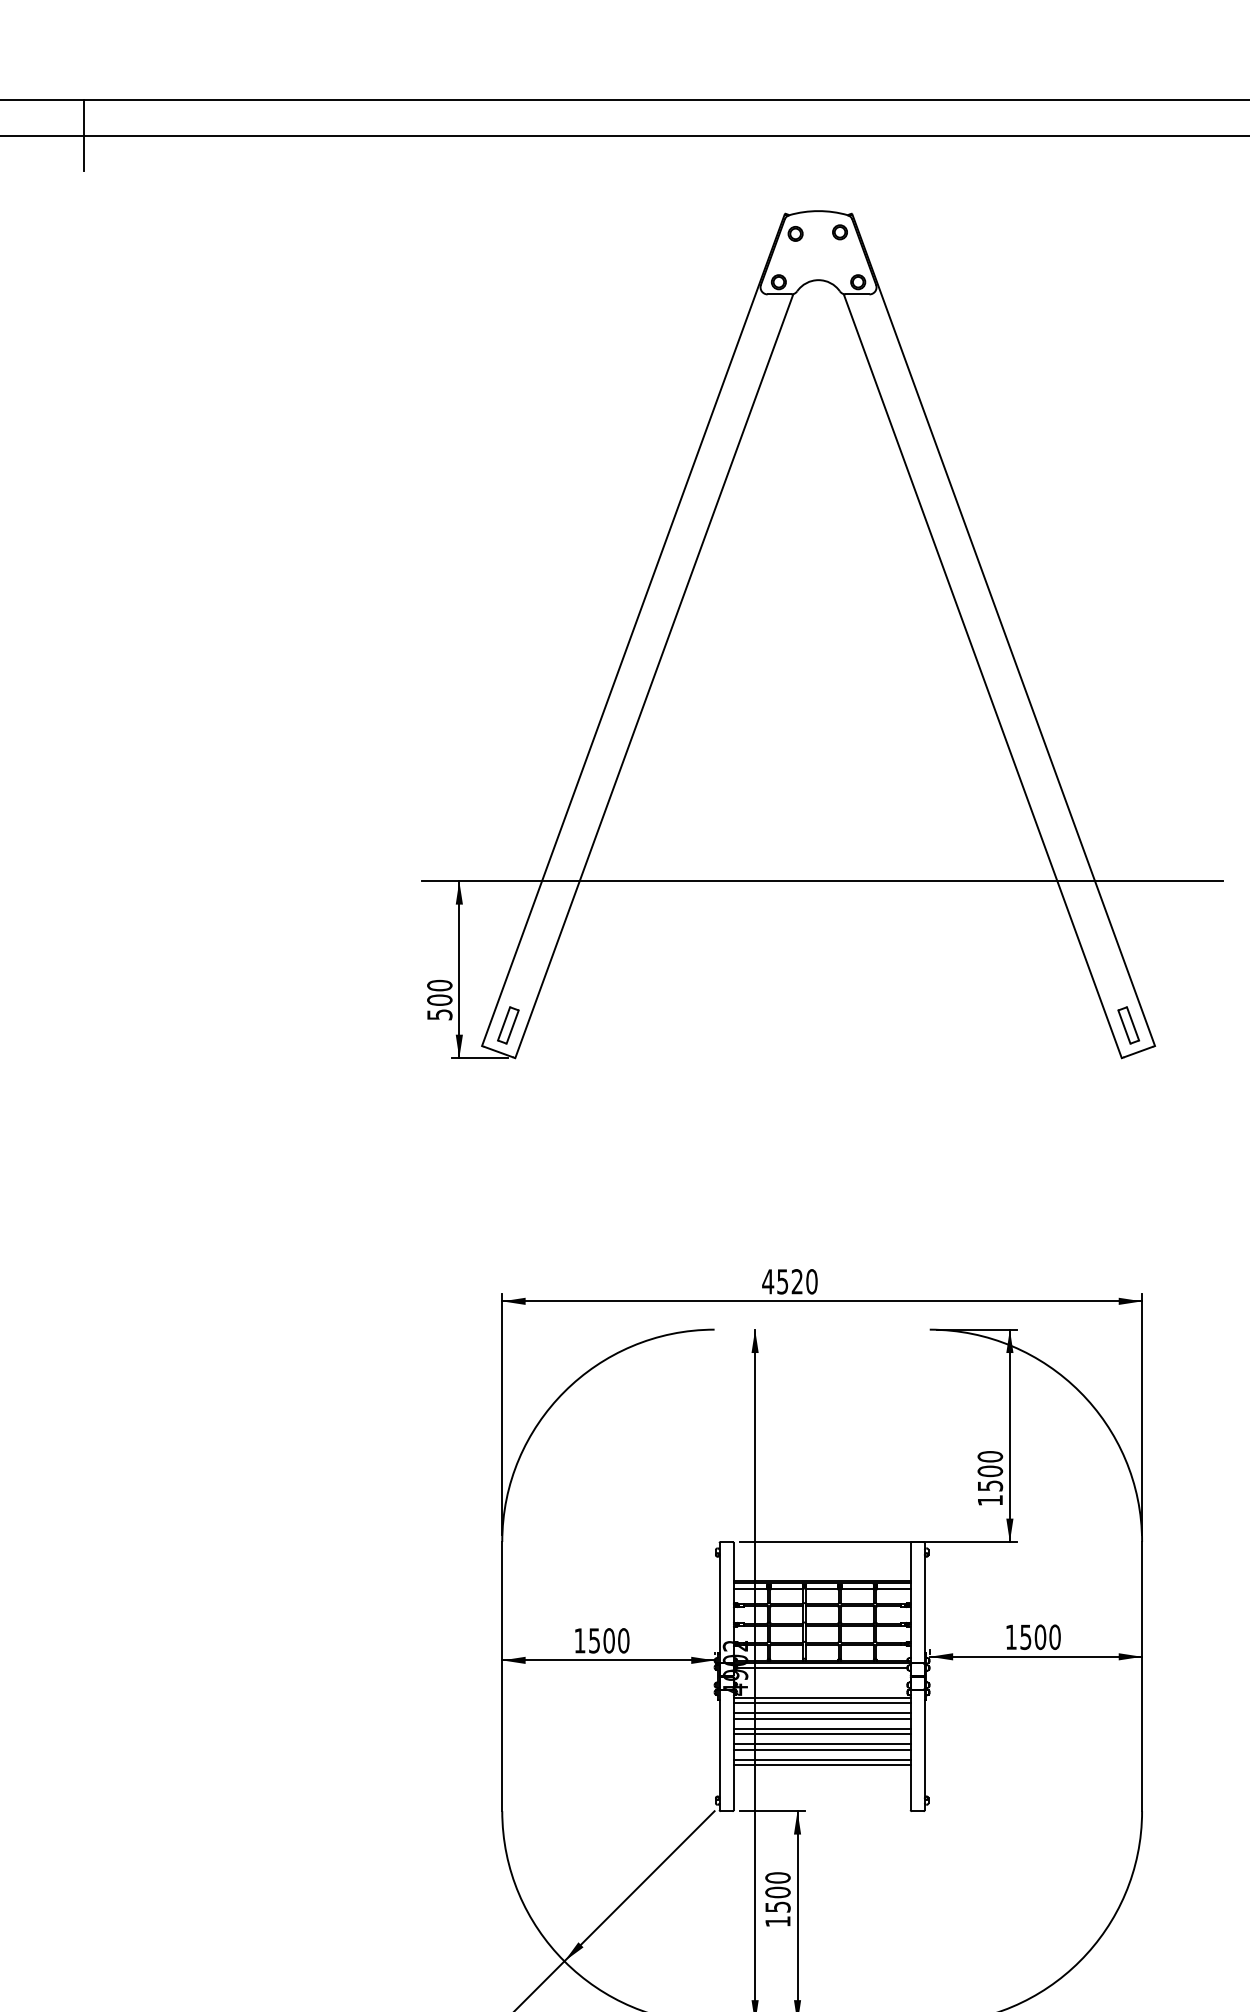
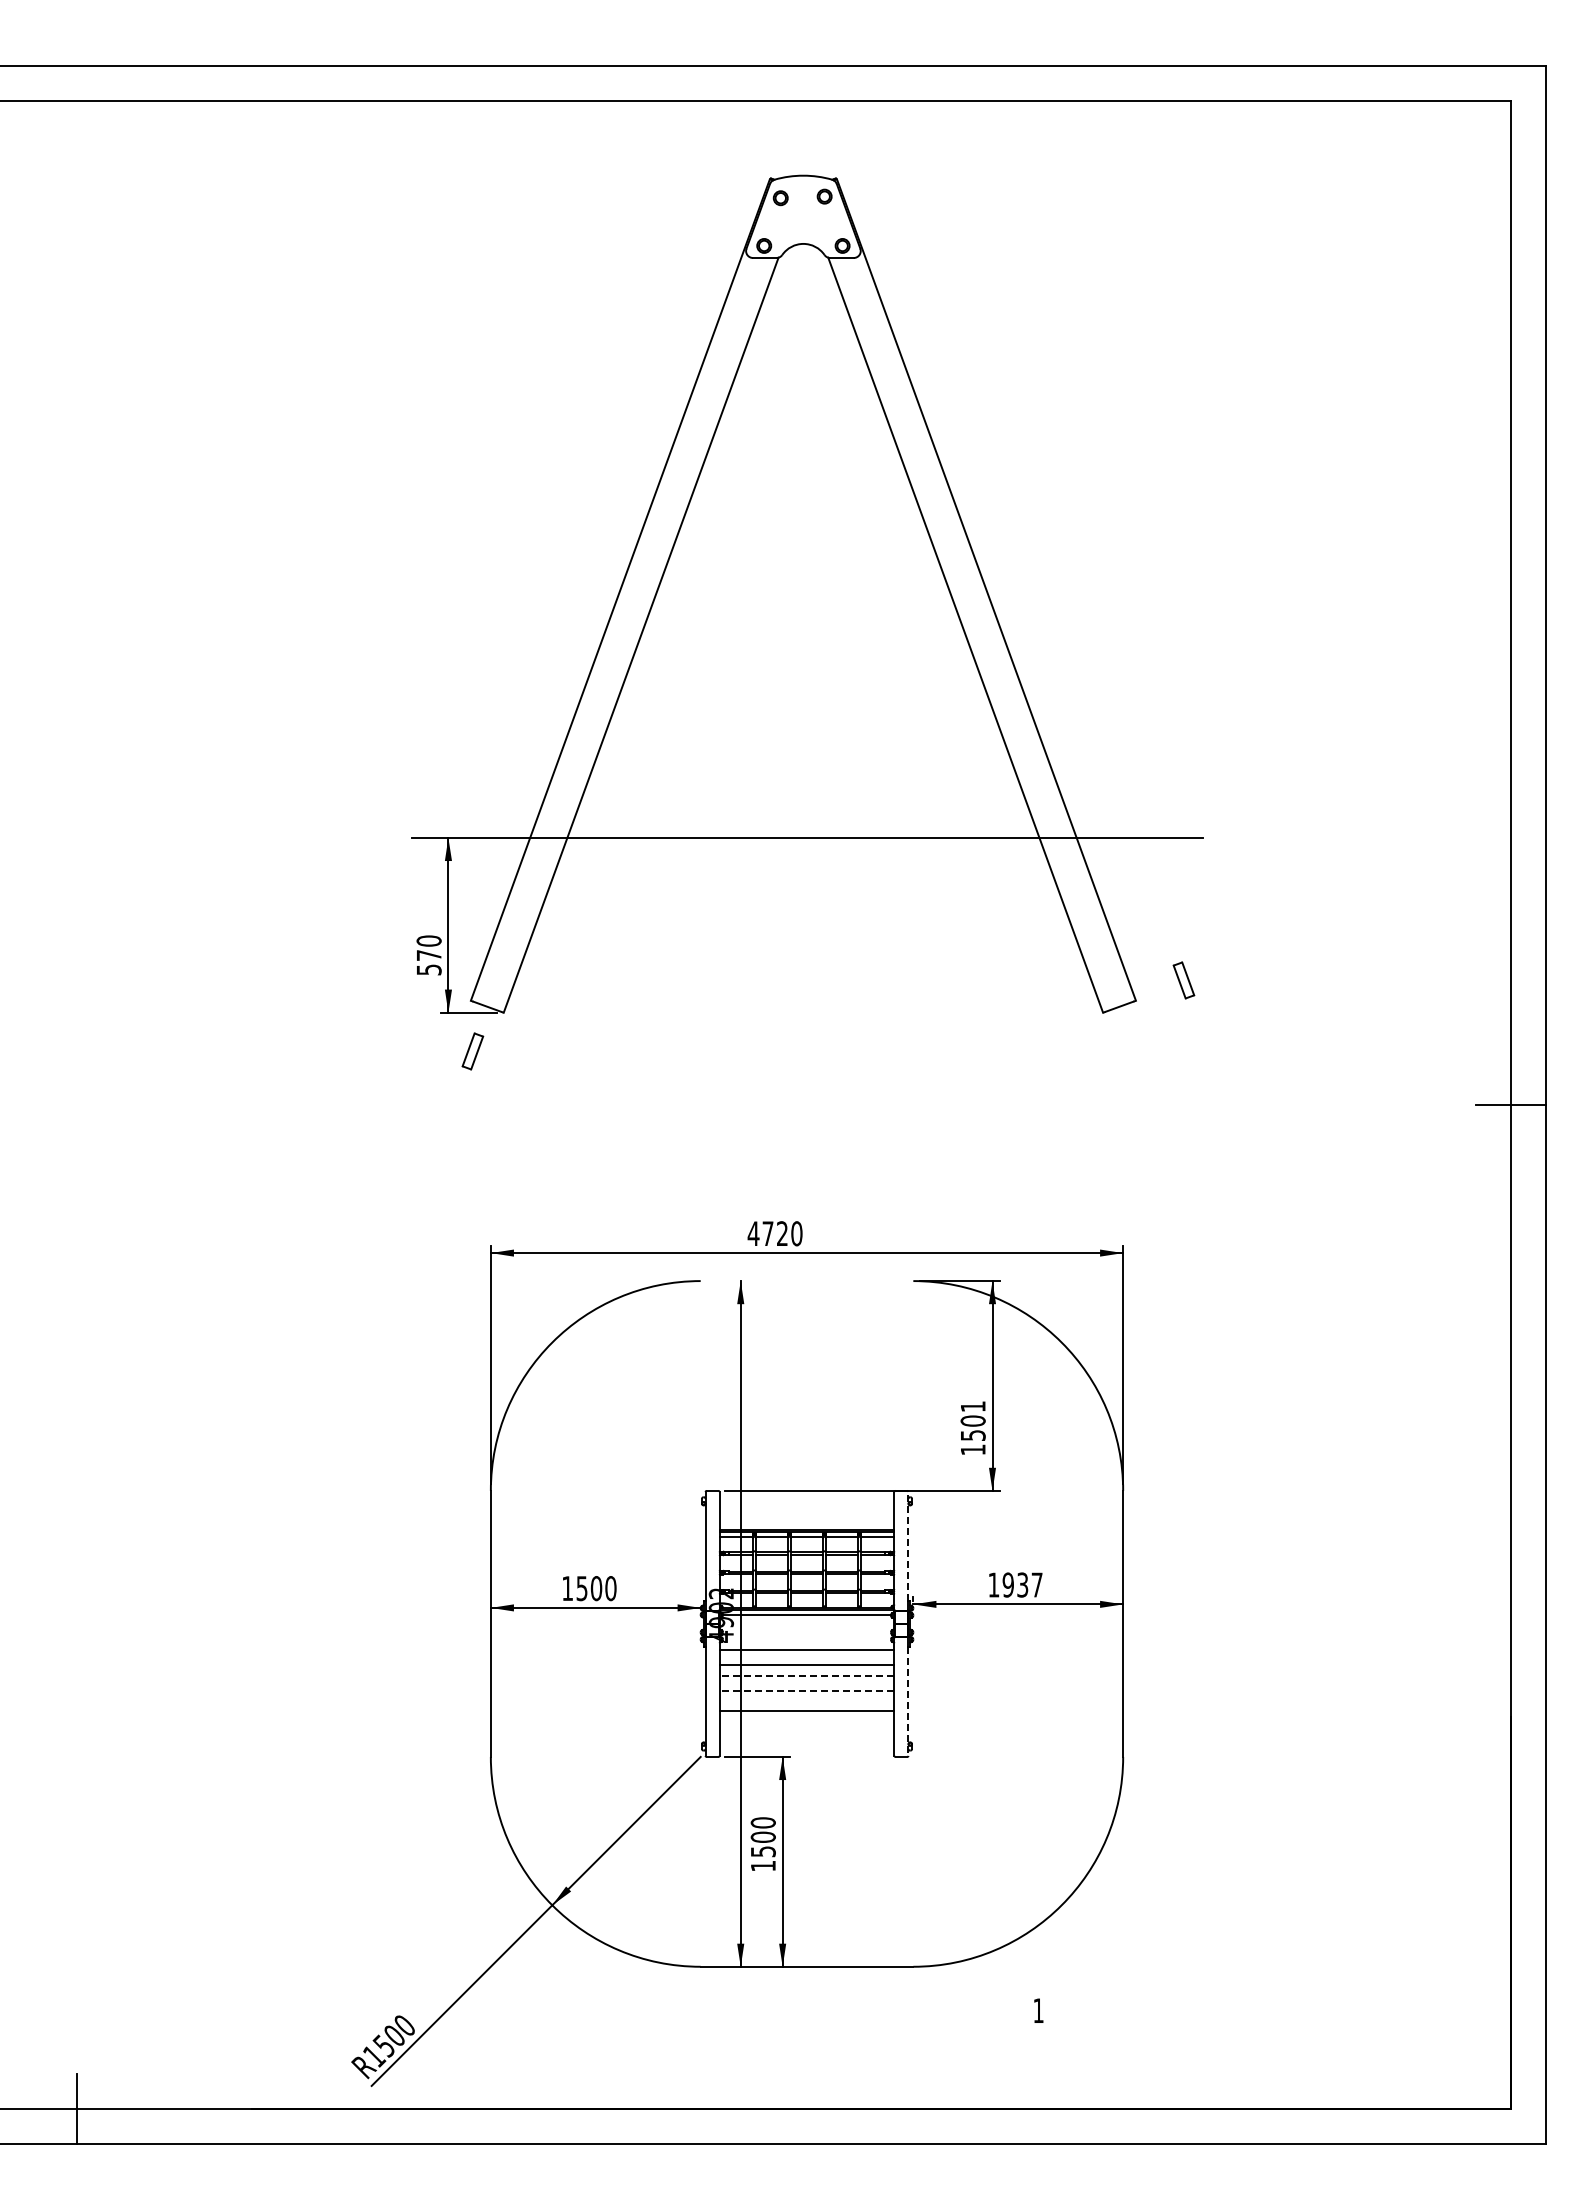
line: (83, 136) -> (77, 101), removed
text: (439, 1000) -> (428, 955), 500 -> 570
part: (507, 1025) -> (472, 1051), moved
part: (1128, 1025) -> (1183, 980), moved
text: (782, 1281) -> (767, 1233), 4520 -> 4720
text: (989, 1456) -> (972, 1406), 1500 -> 1501
line: (924, 1598) -> (908, 1546), solid -> dashed
text: (1040, 1636) -> (1022, 1584), 1500 -> 1937
line: (821, 1697) -> (806, 1644), removed
line: (821, 1713) -> (806, 1660), removed
line: (821, 1728) -> (806, 1675), solid -> dashed
line: (821, 1733) -> (806, 1680), removed
line: (821, 1743) -> (806, 1690), solid -> dashed
line: (821, 1750) -> (806, 1696), removed
line: (924, 1755) -> (908, 1701), solid -> dashed
line: (821, 1760) -> (806, 1706), removed

